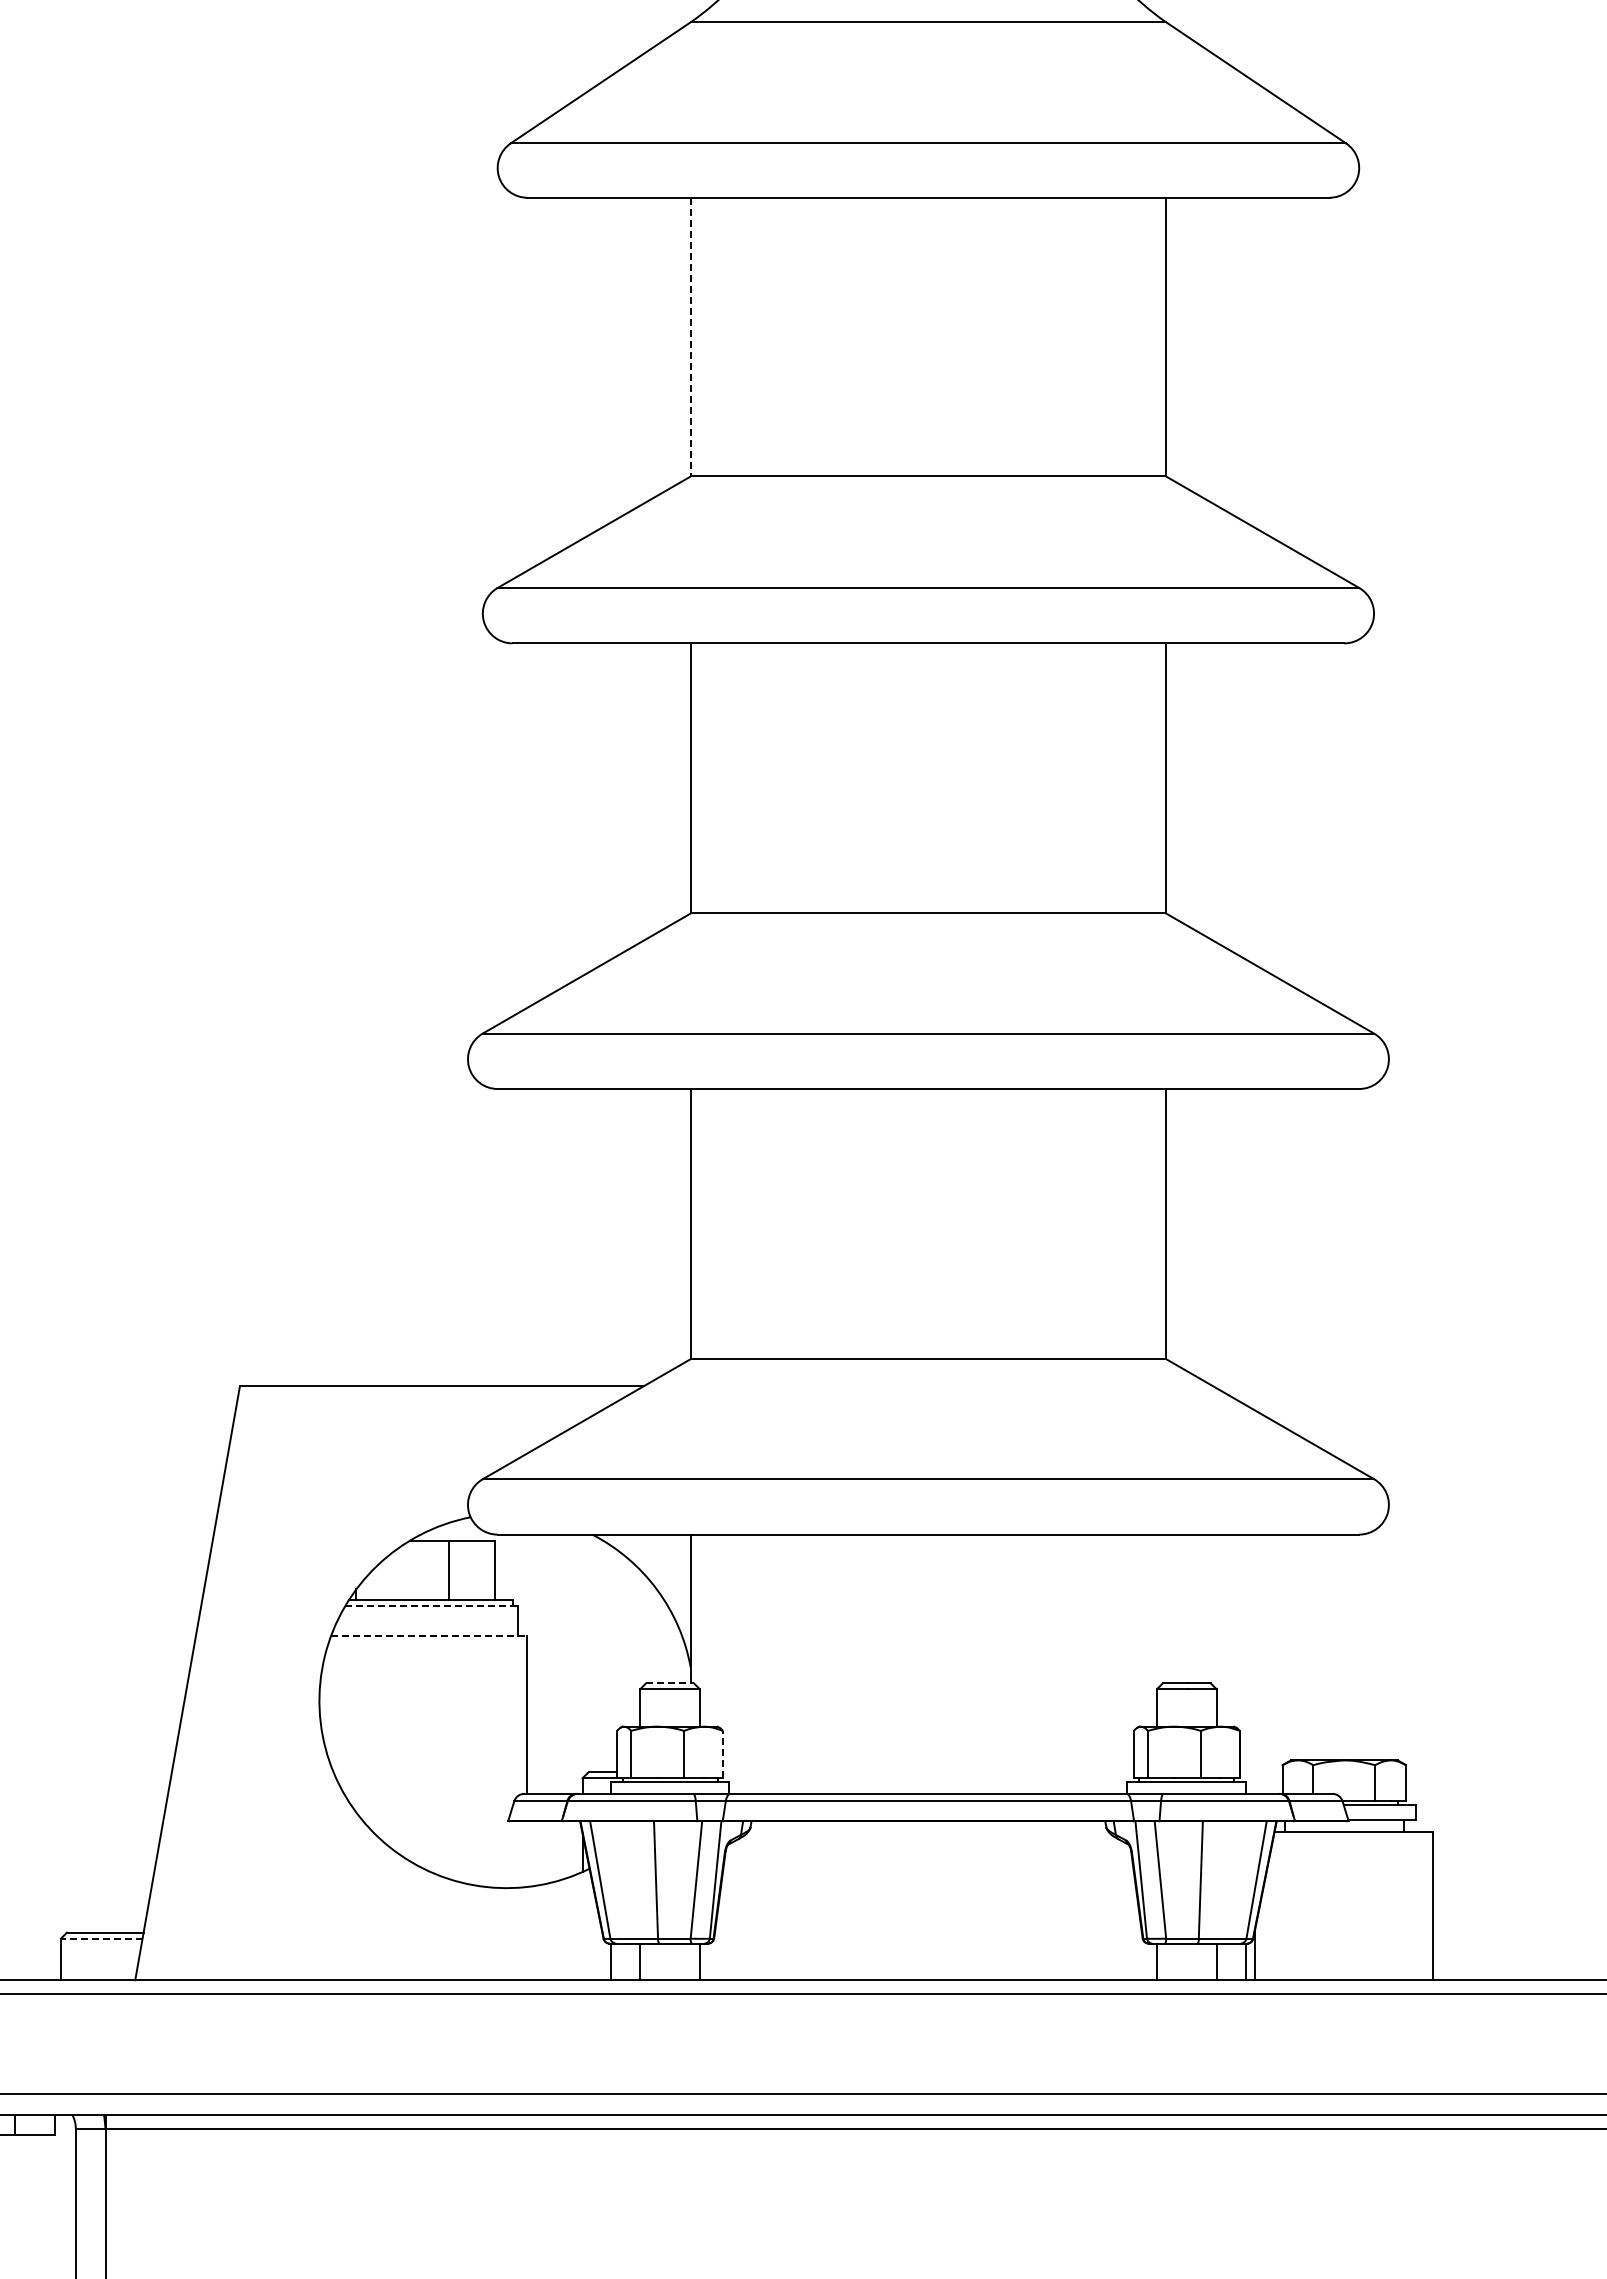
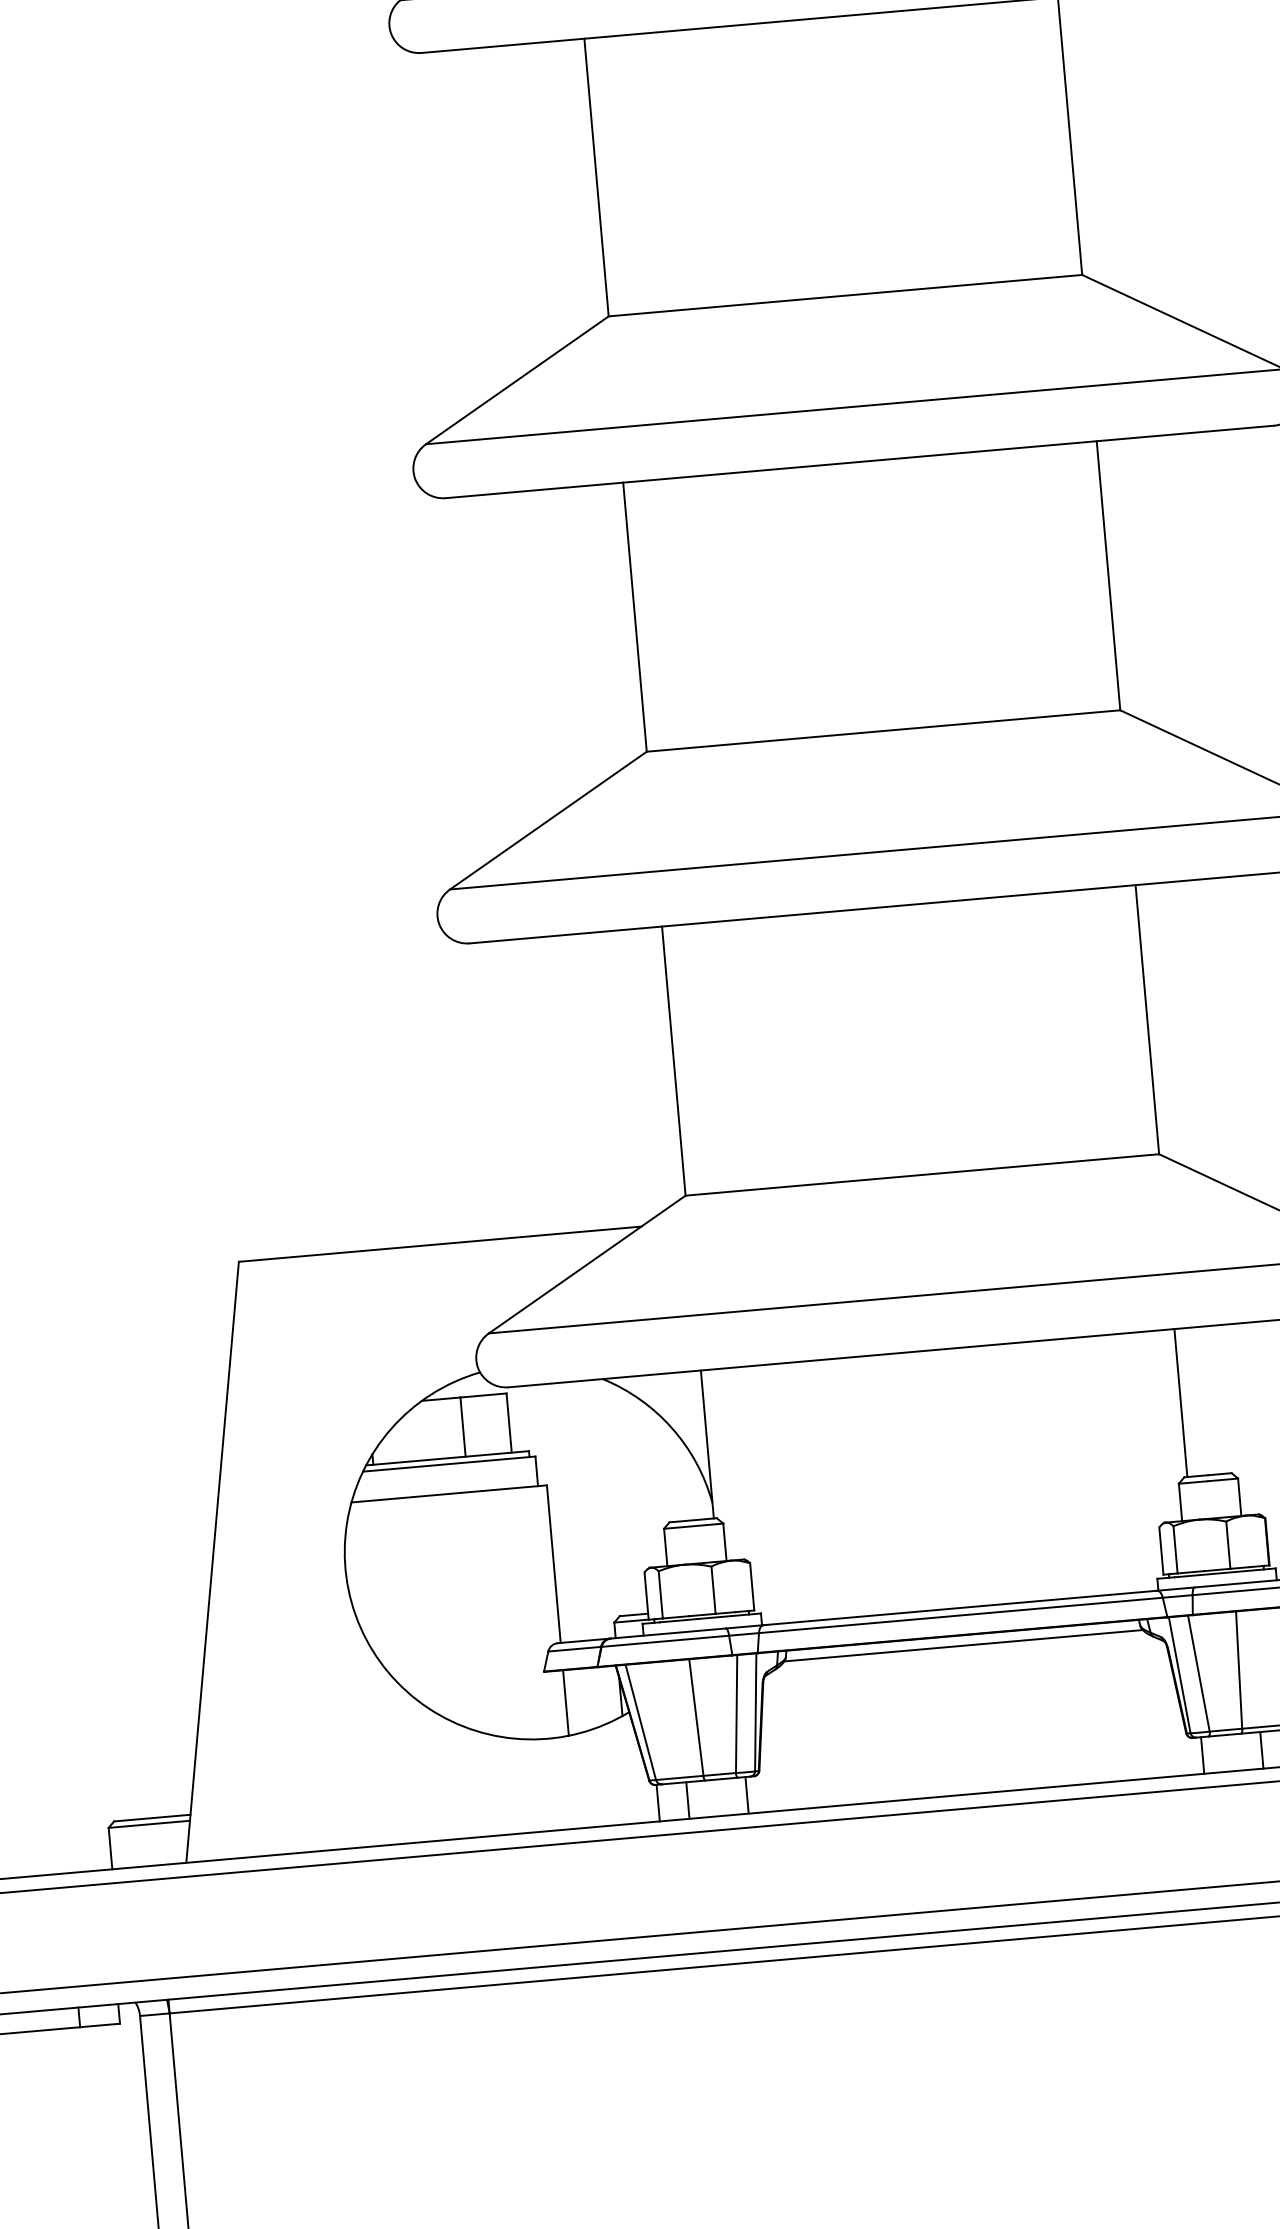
line: (690, 337) -> (596, 177), dashed -> solid
line: (431, 1605) -> (448, 1463), dashed -> solid
line: (1166, 1608) -> (1181, 1402), added
line: (429, 1635) -> (449, 1493), dashed -> solid
line: (670, 1683) -> (693, 1520), dashed -> solid
line: (723, 1754) -> (752, 1586), dashed -> solid
line: (928, 1831) -> (963, 1645), added
line: (527, 1854) -> (566, 1703), added
line: (101, 1938) -> (149, 1824), dashed -> solid

